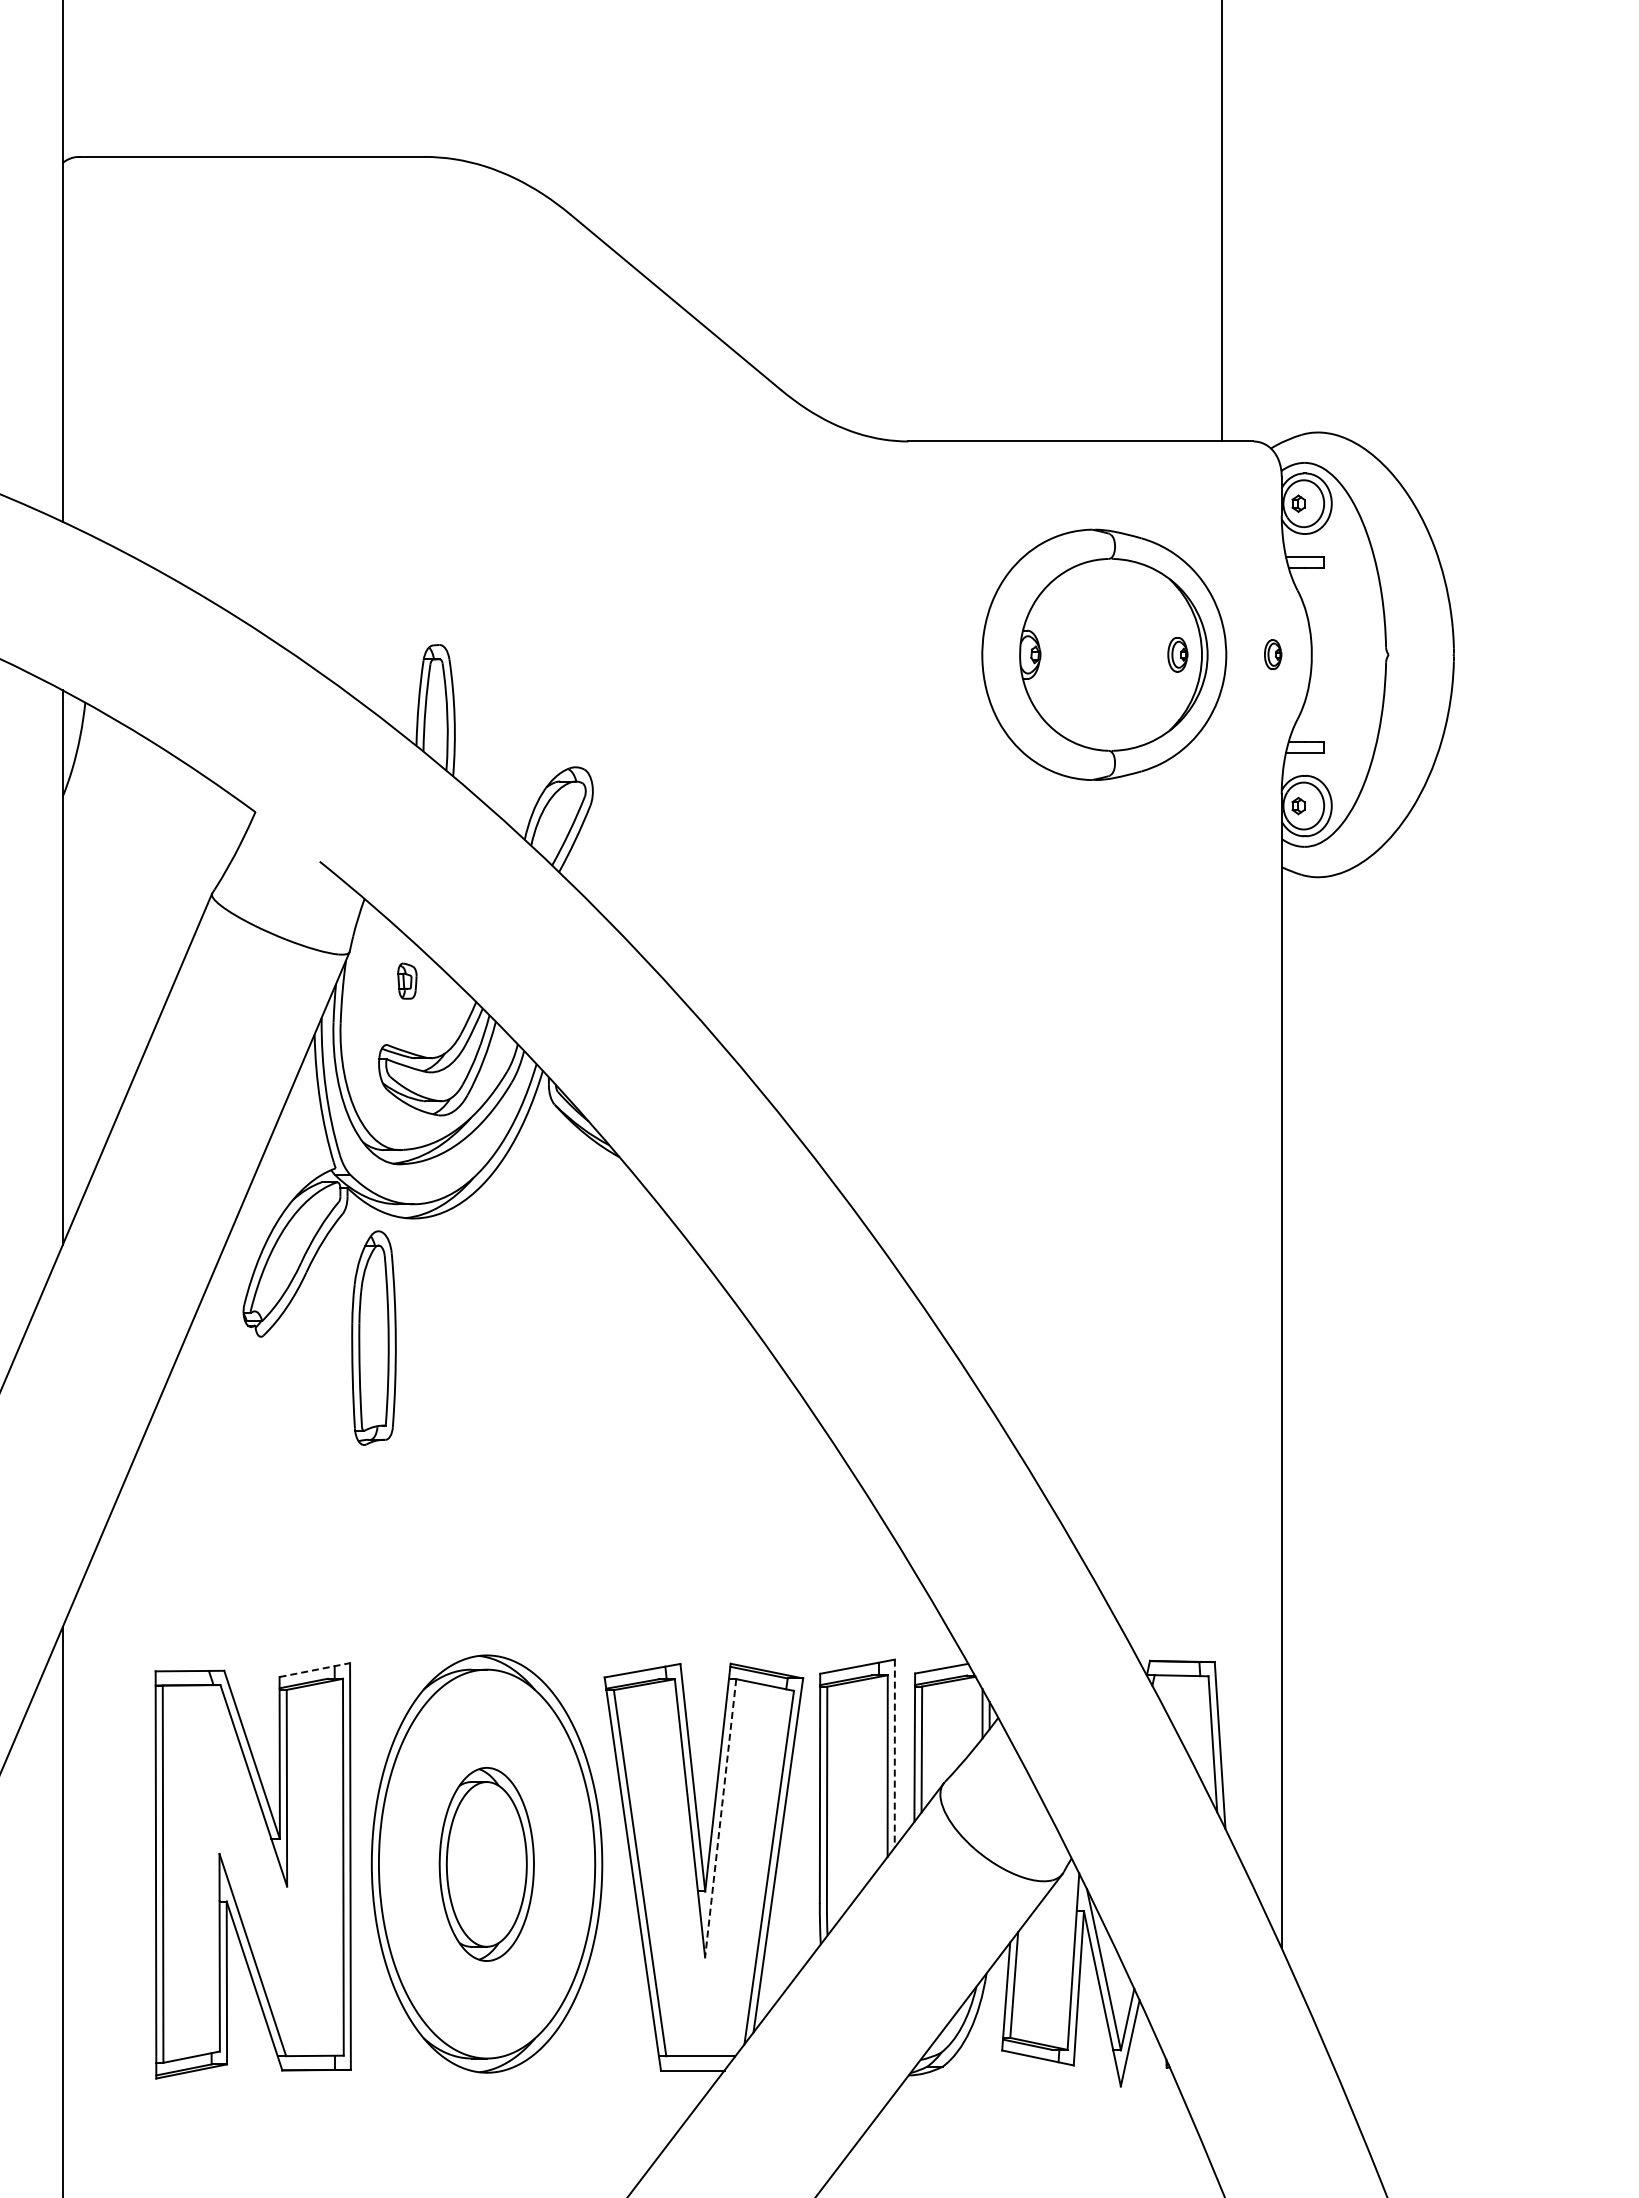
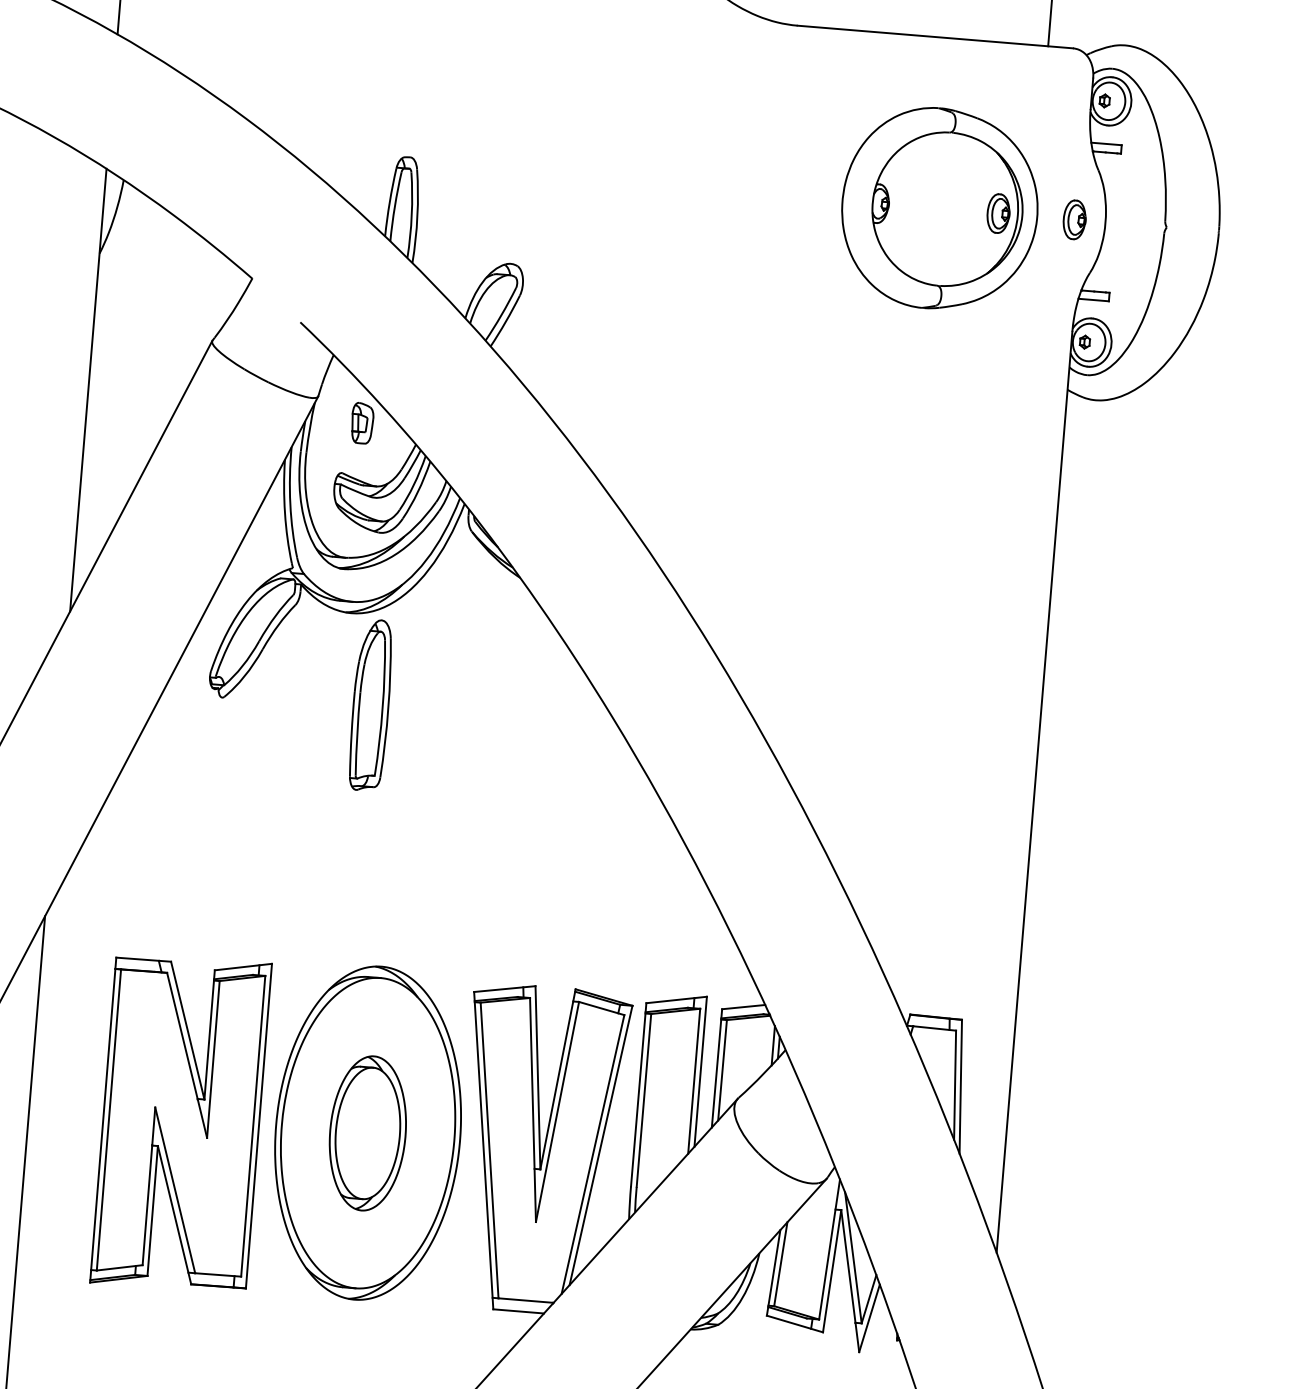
part: (1177, 654) -> (998, 213), size x1.43
part: (1272, 654) -> (1074, 219), size x1.67
part: (407, 981) -> (362, 423), size x1.43
part: (373, 1337) -> (370, 704), moved
line: (314, 1670) -> (243, 967), dashed -> solid
line: (894, 1753) -> (700, 1071), dashed -> solid
line: (720, 1818) -> (557, 1112), dashed -> solid

